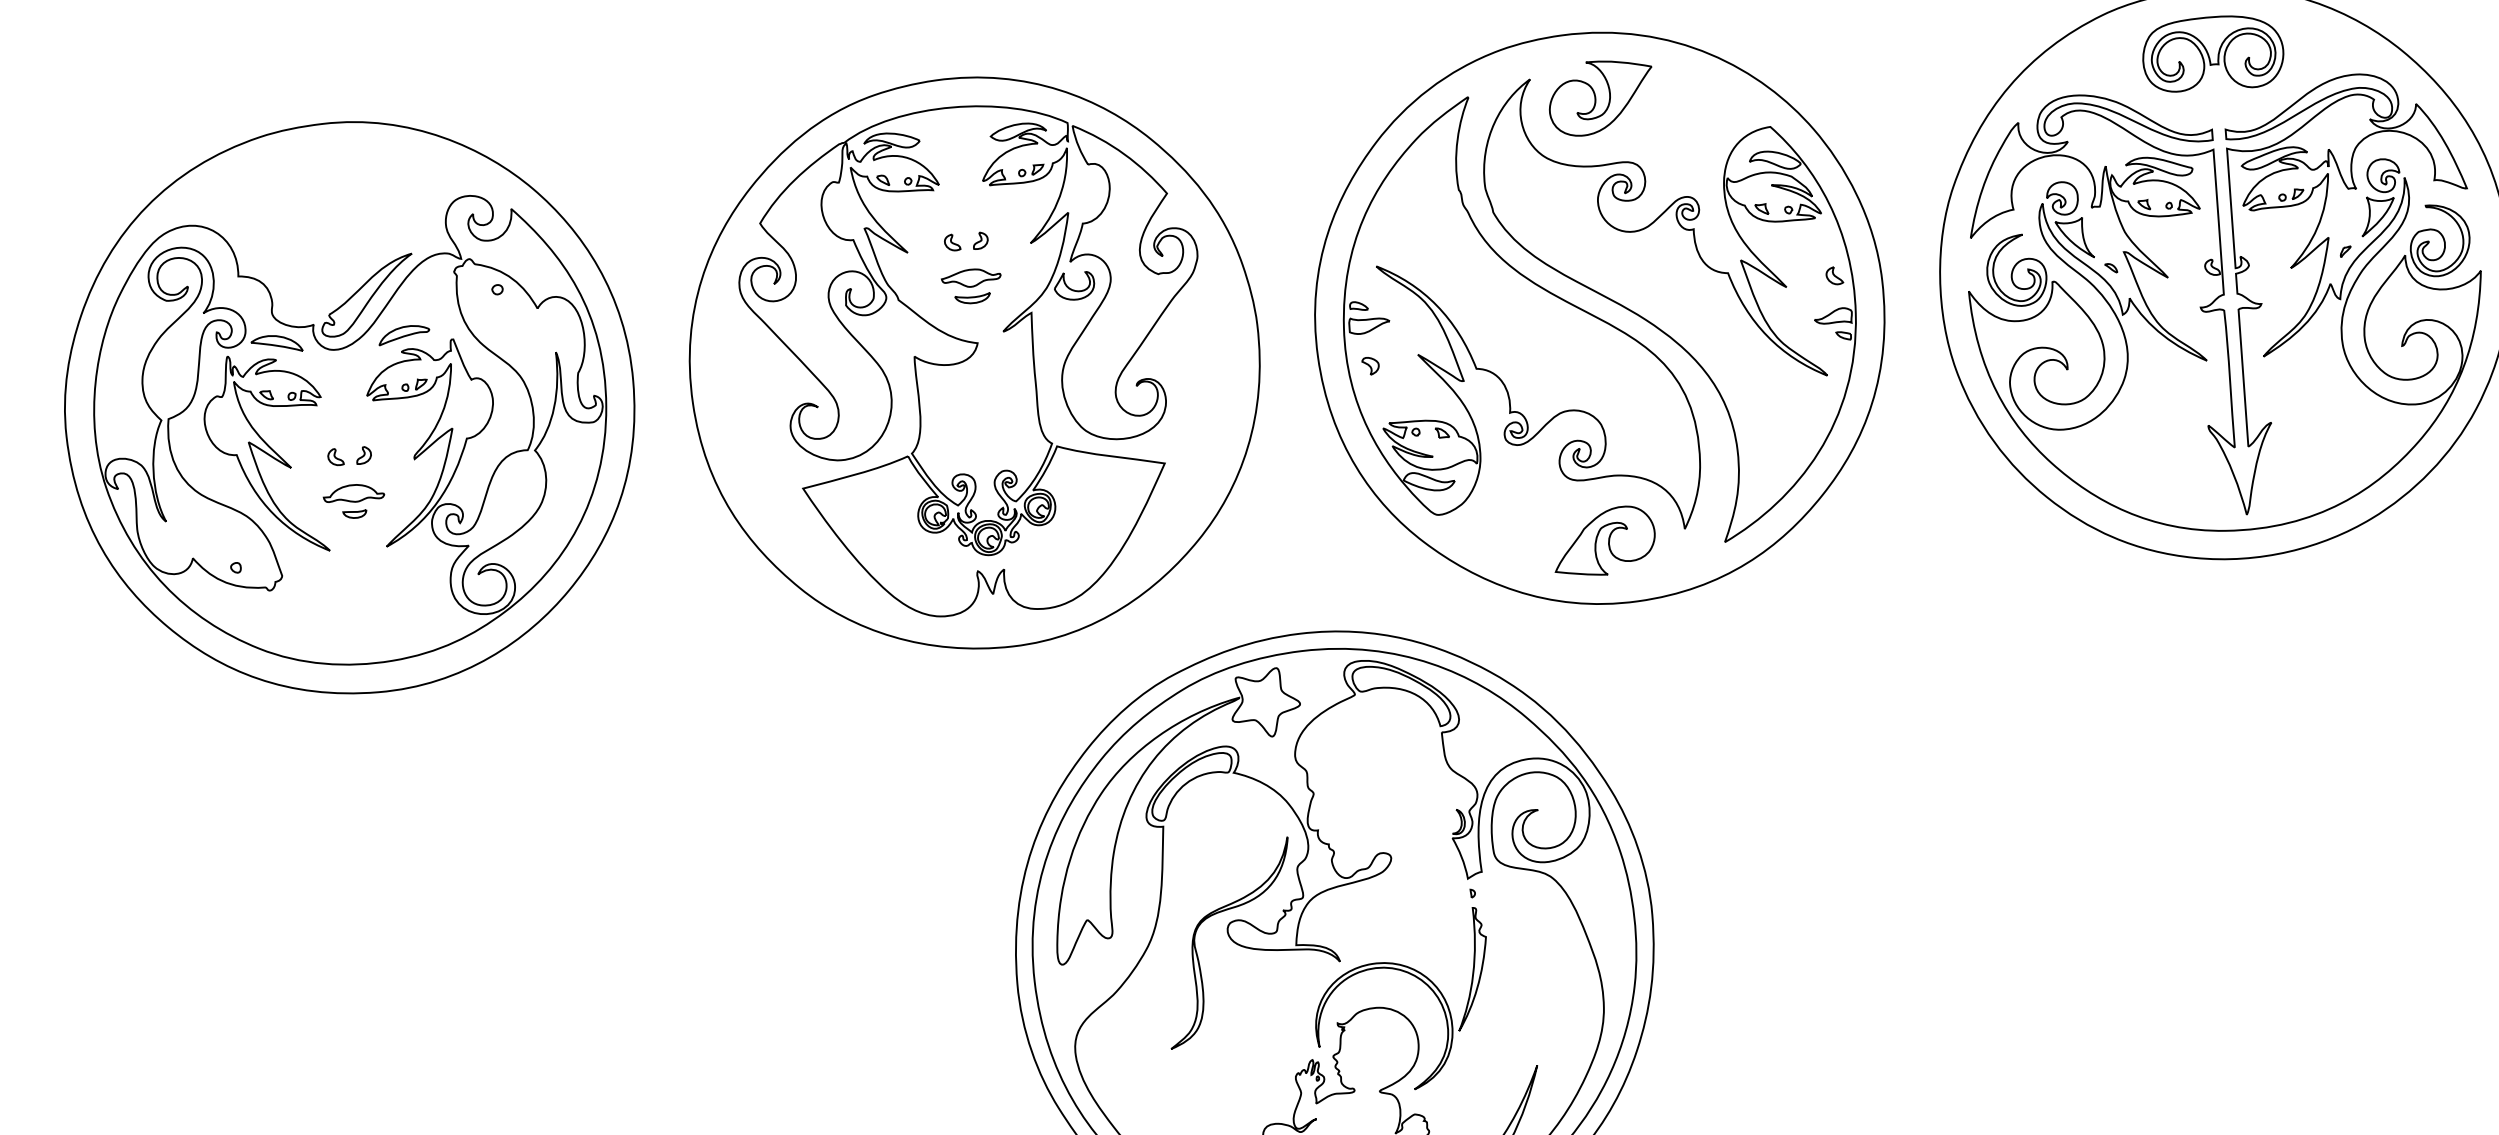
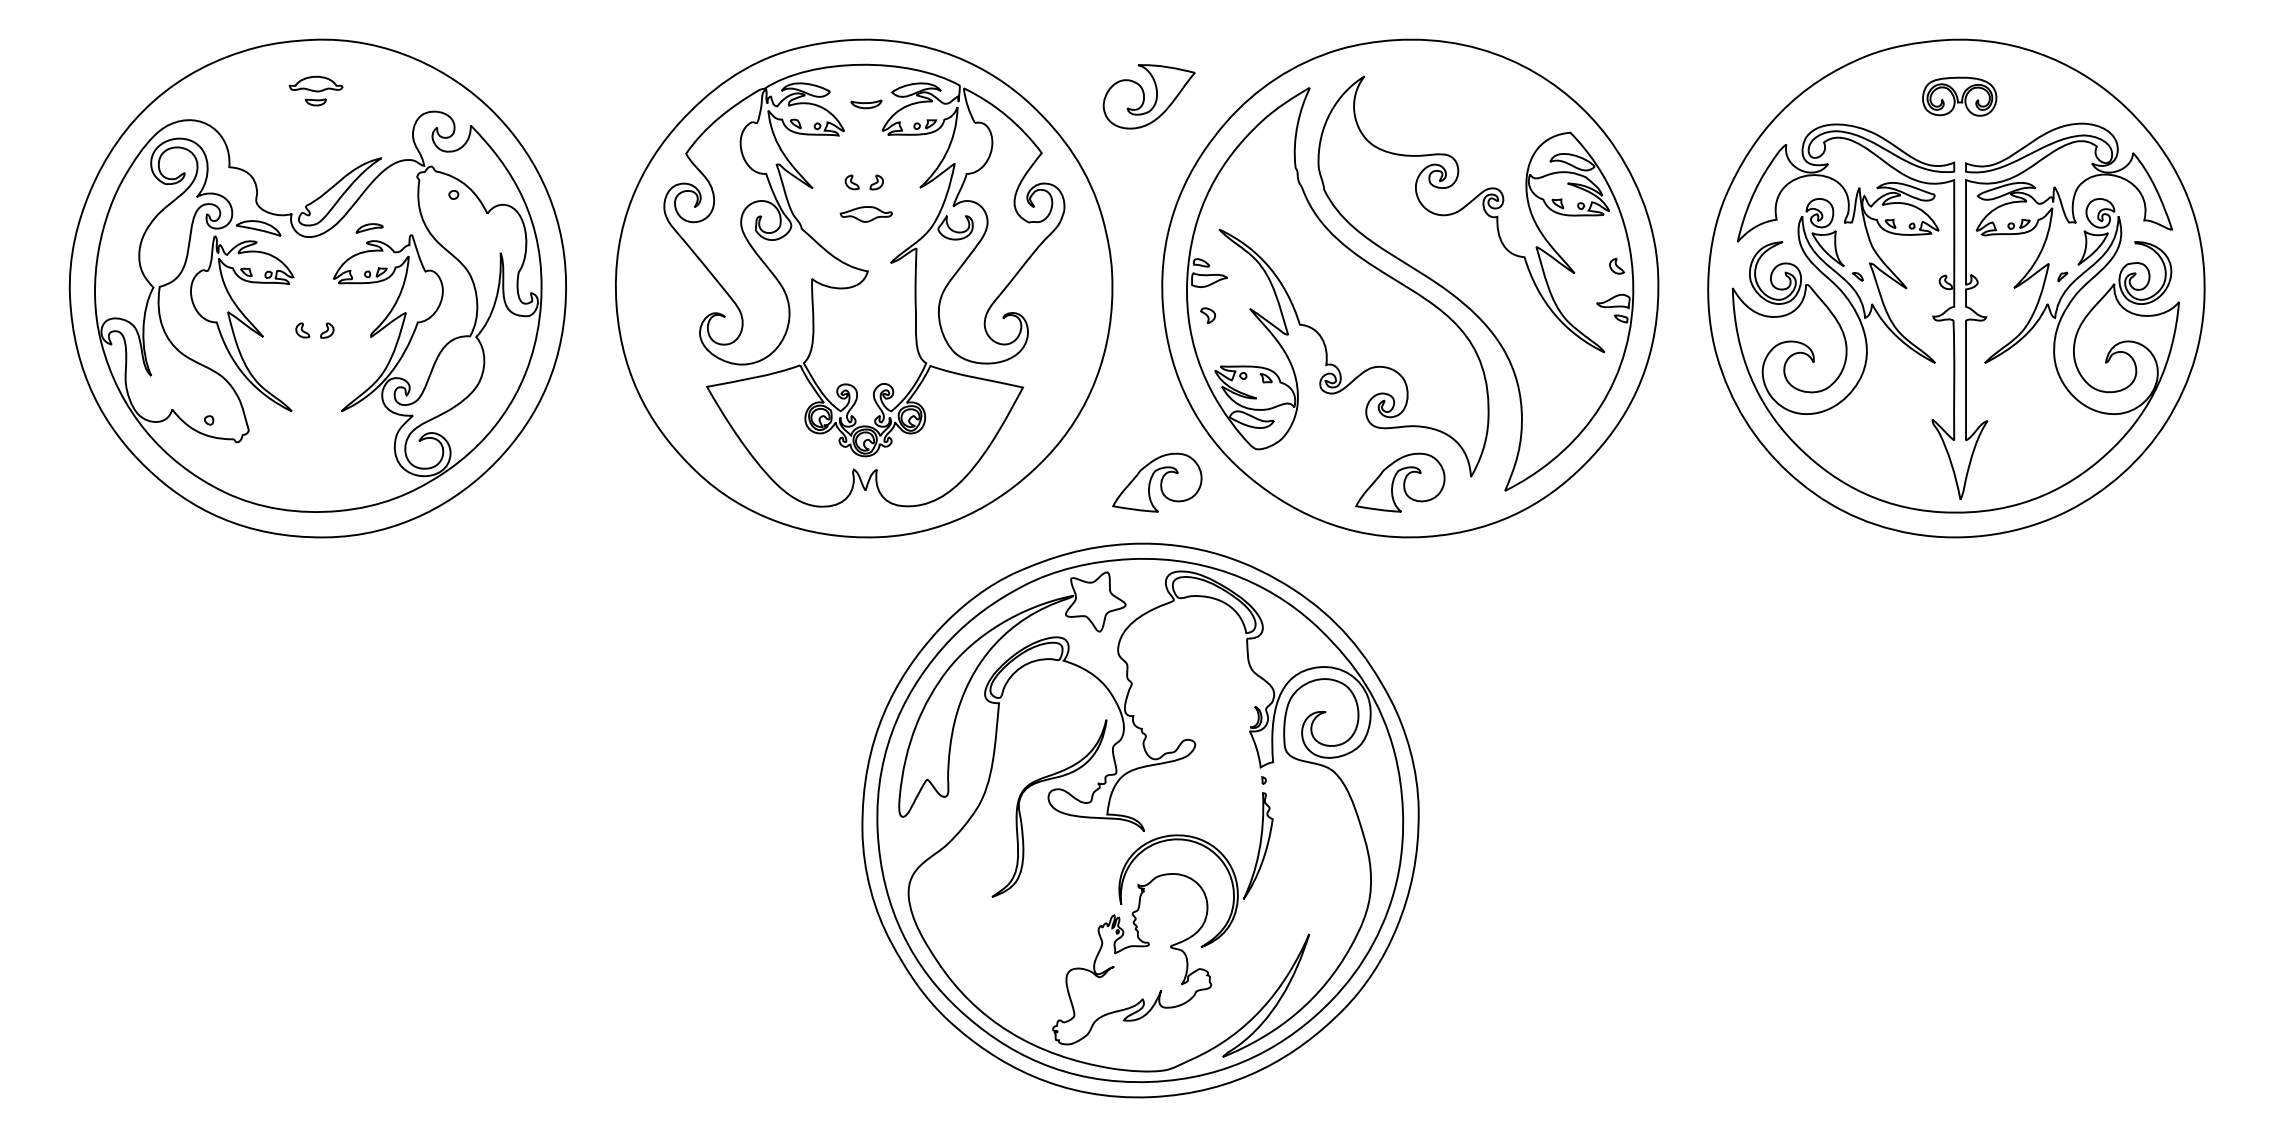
part: (2212, 53) -> (1959, 96), size x0.6
part: (1600, 97) -> (1148, 96), moved
part: (972, 298) -> (866, 104), moved
part: (403, 335) -> (369, 228), size x0.6
part: (353, 500) -> (315, 90), moved
part: (1326, 561) -> (1157, 482), added

